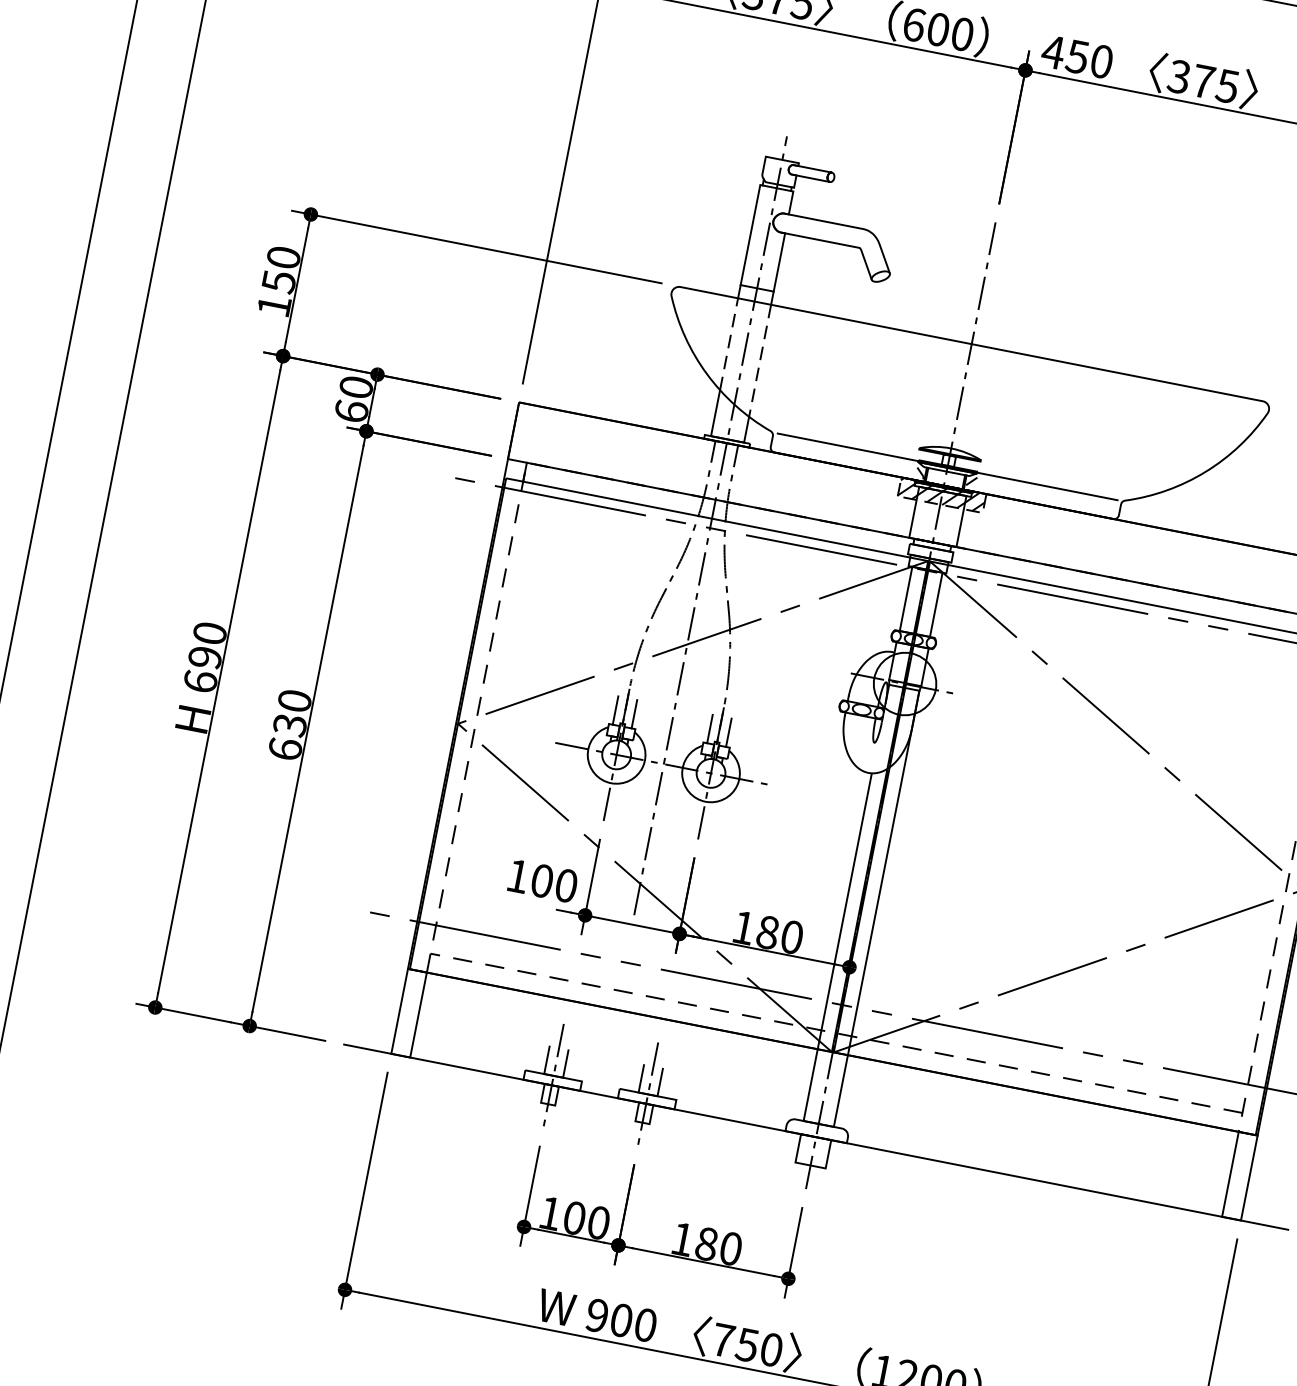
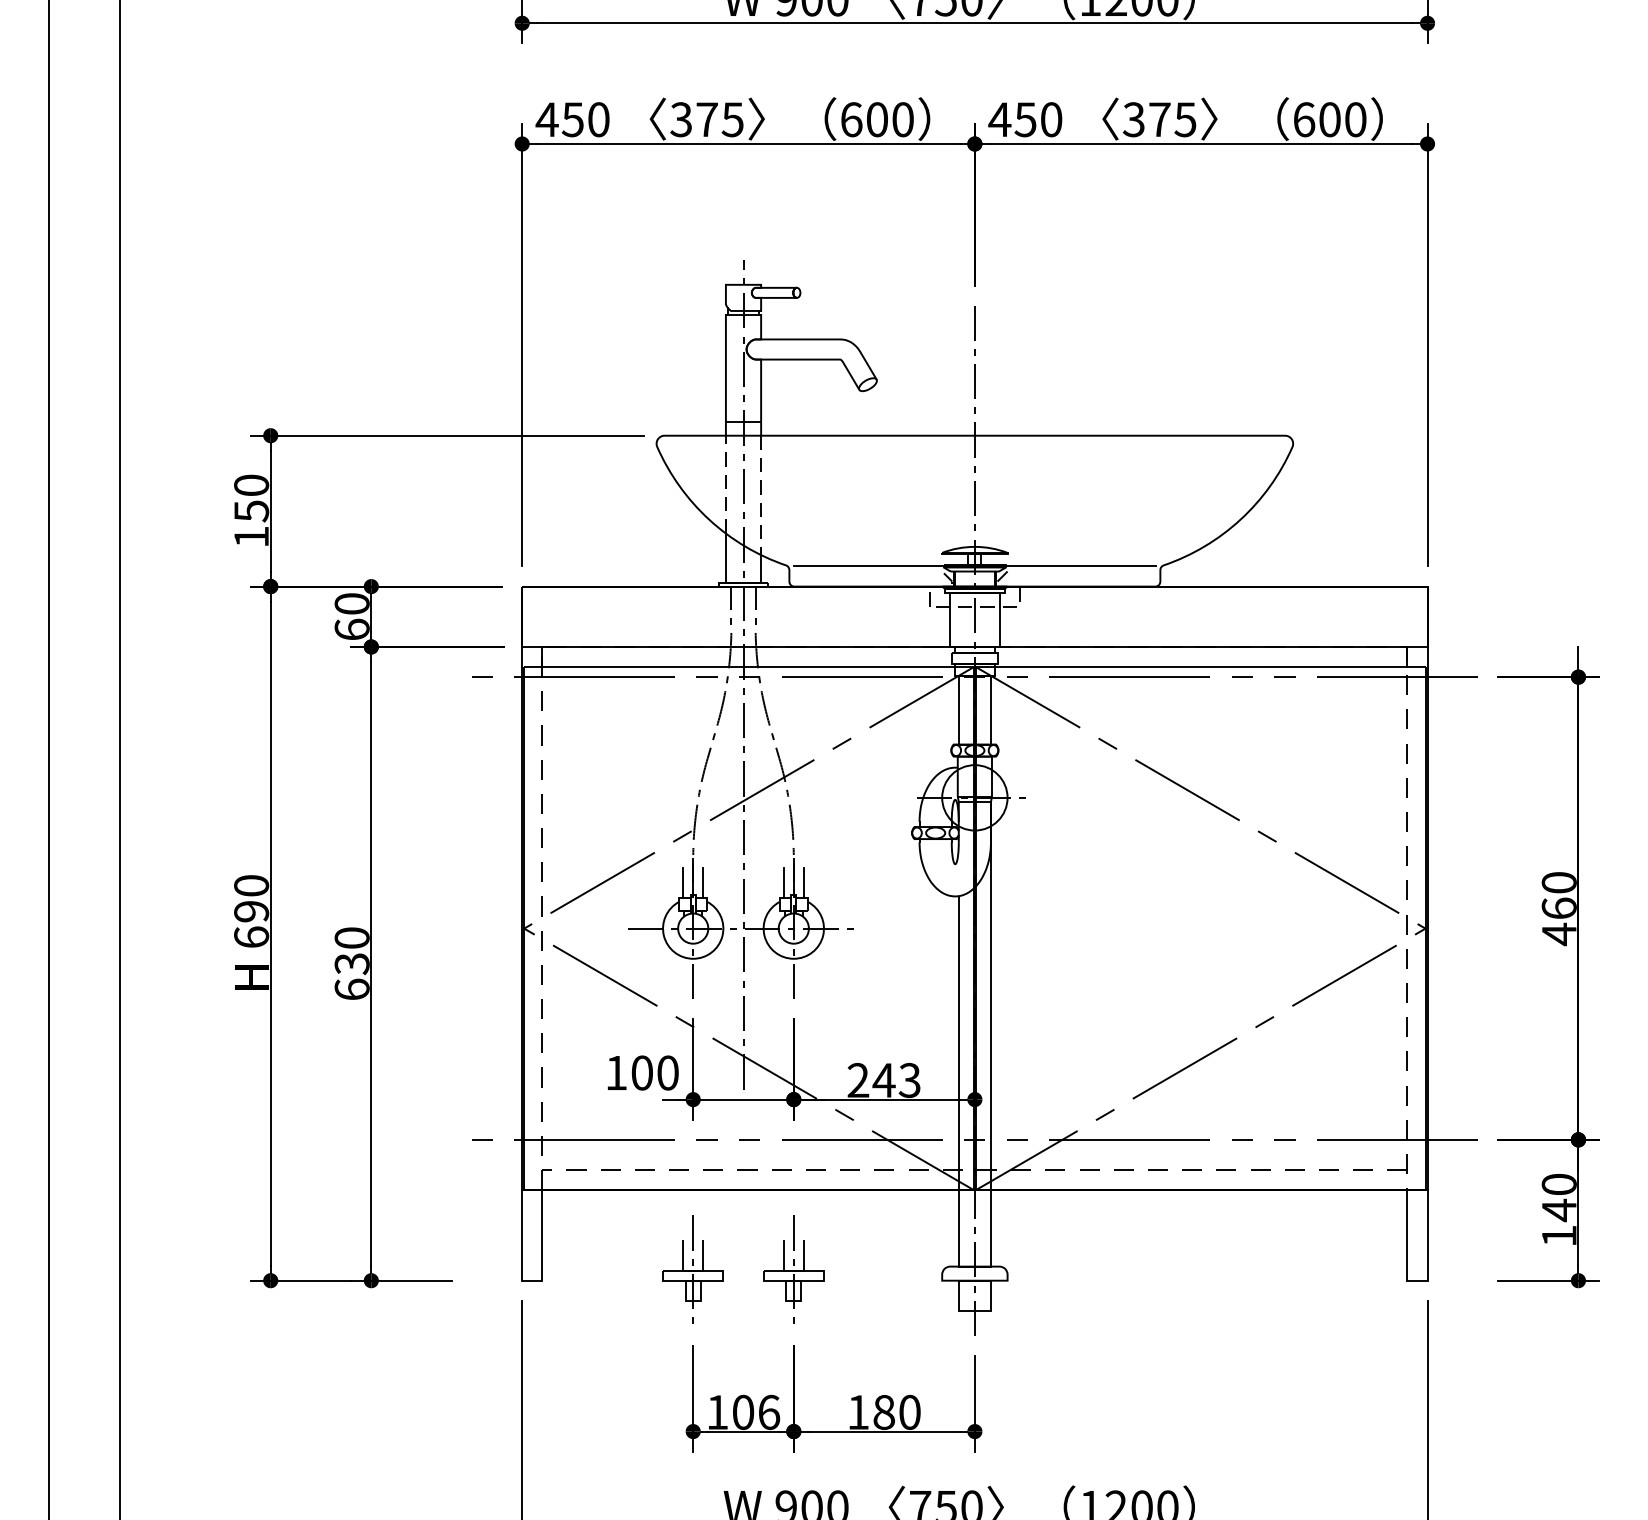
hatch: (941, 494) -> (974, 596), removed
text: (767, 932) -> (883, 1080), 180 -> 243
line: (815, 1136) -> (974, 1280), removed
text: (599, 1222) -> (769, 1411), 100 -> 106

